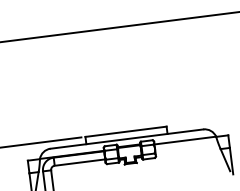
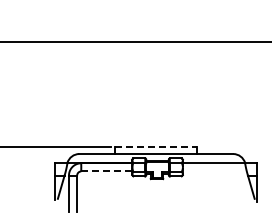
line: (126, 131) -> (156, 146), solid -> dashed
line: (80, 162) -> (107, 171), solid -> dashed

